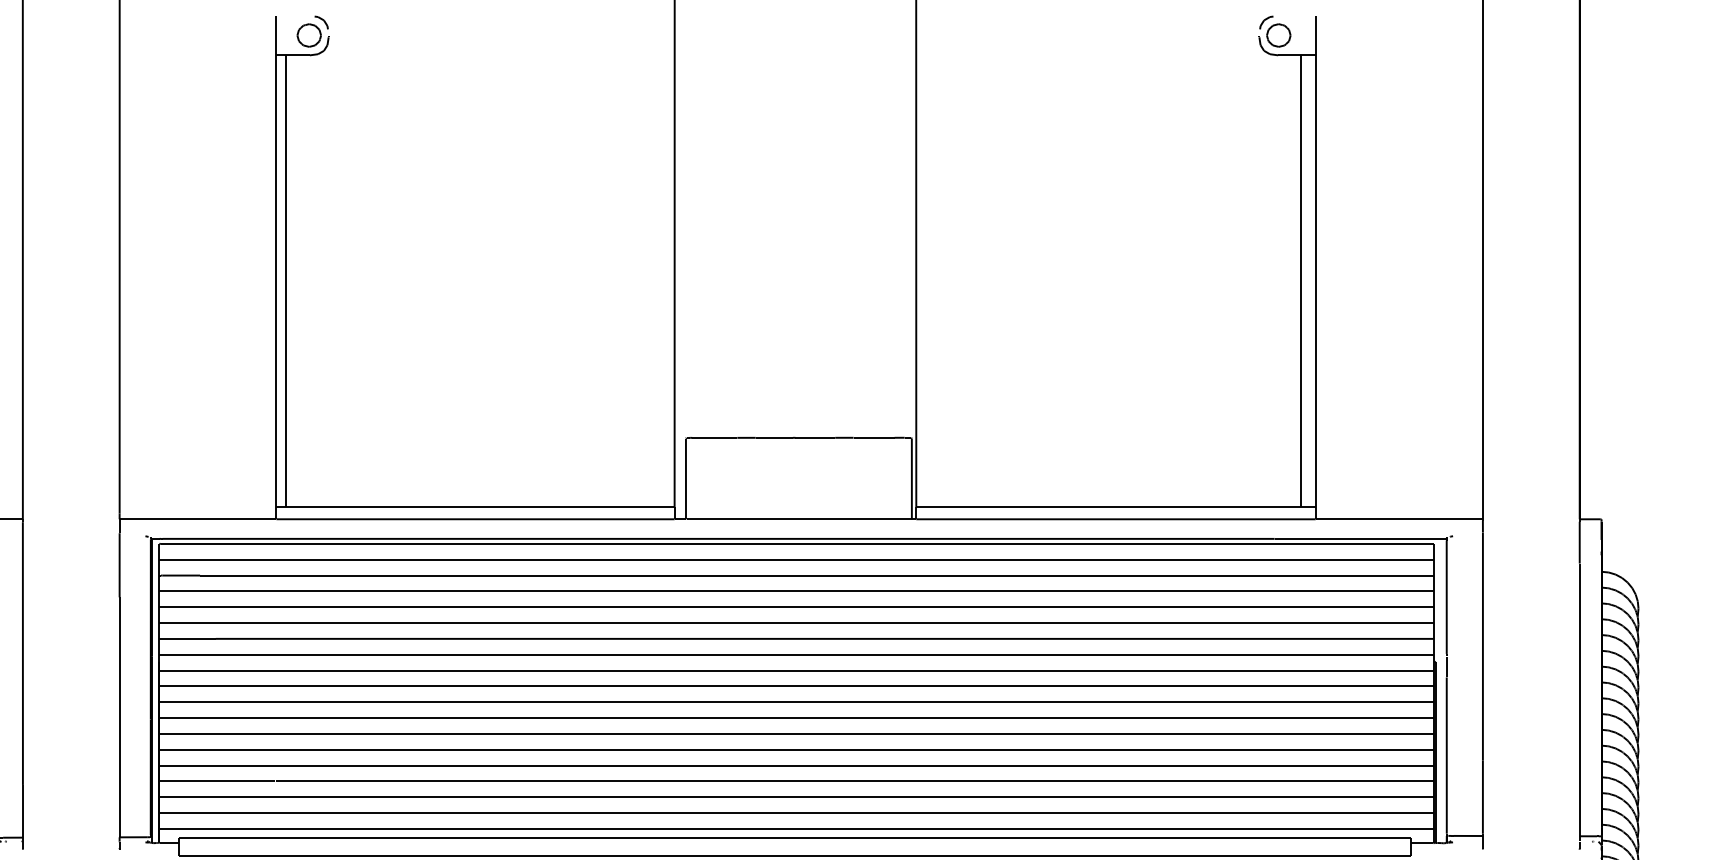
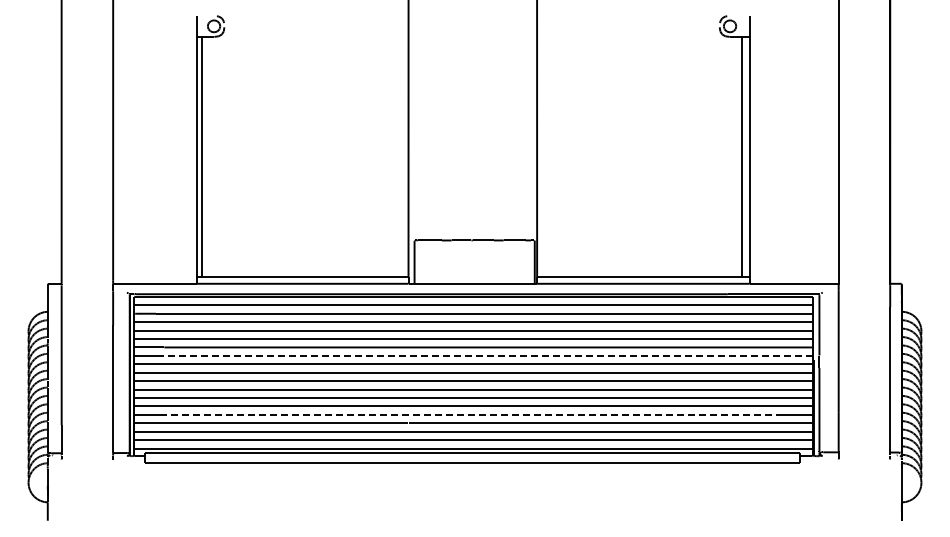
line: (823, 653) -> (487, 355), solid -> dashed
line: (794, 764) -> (472, 414), solid -> dashed

